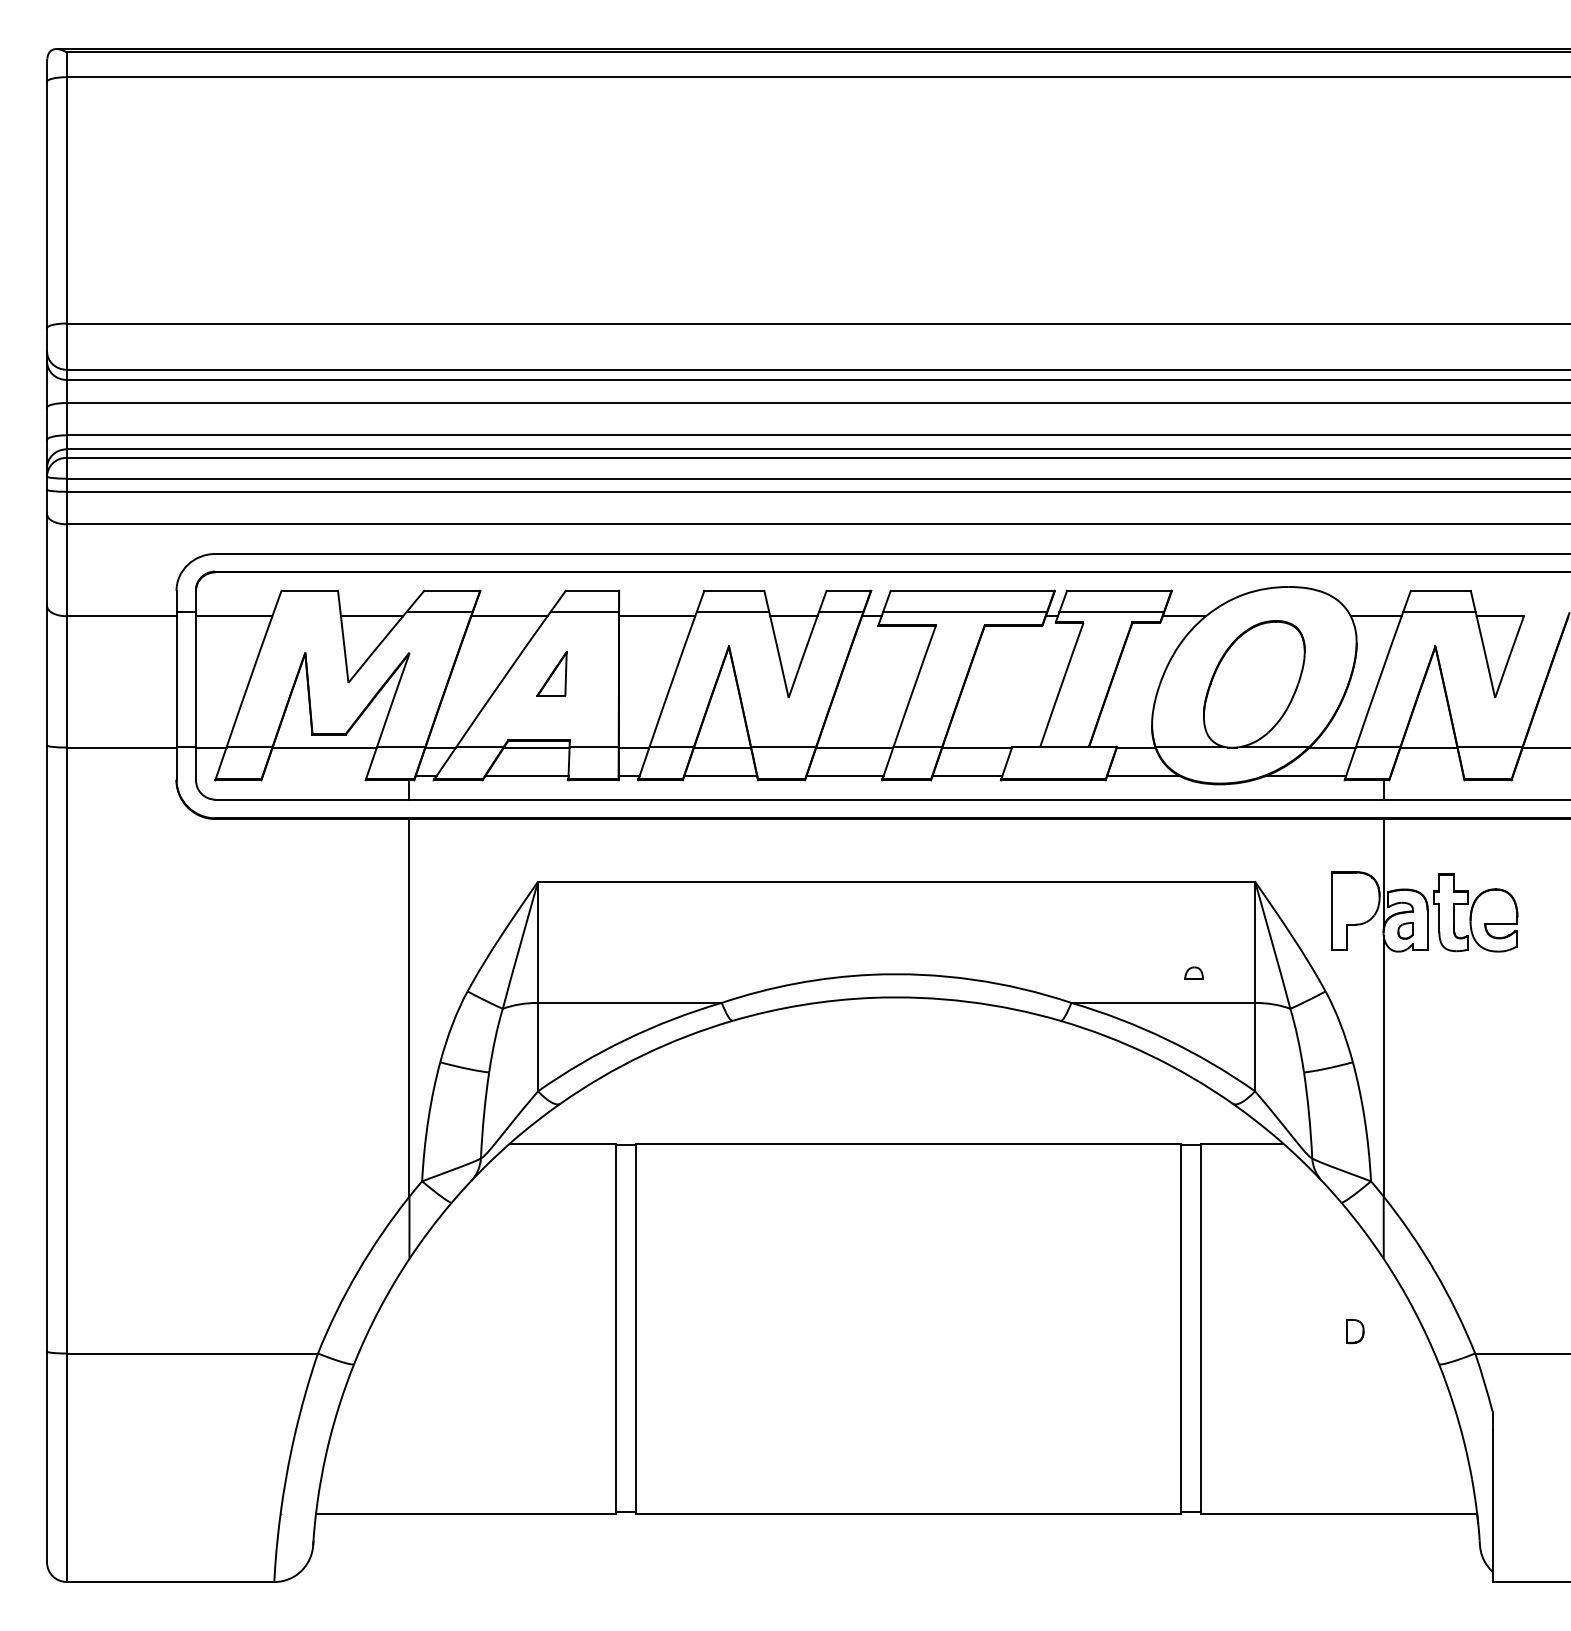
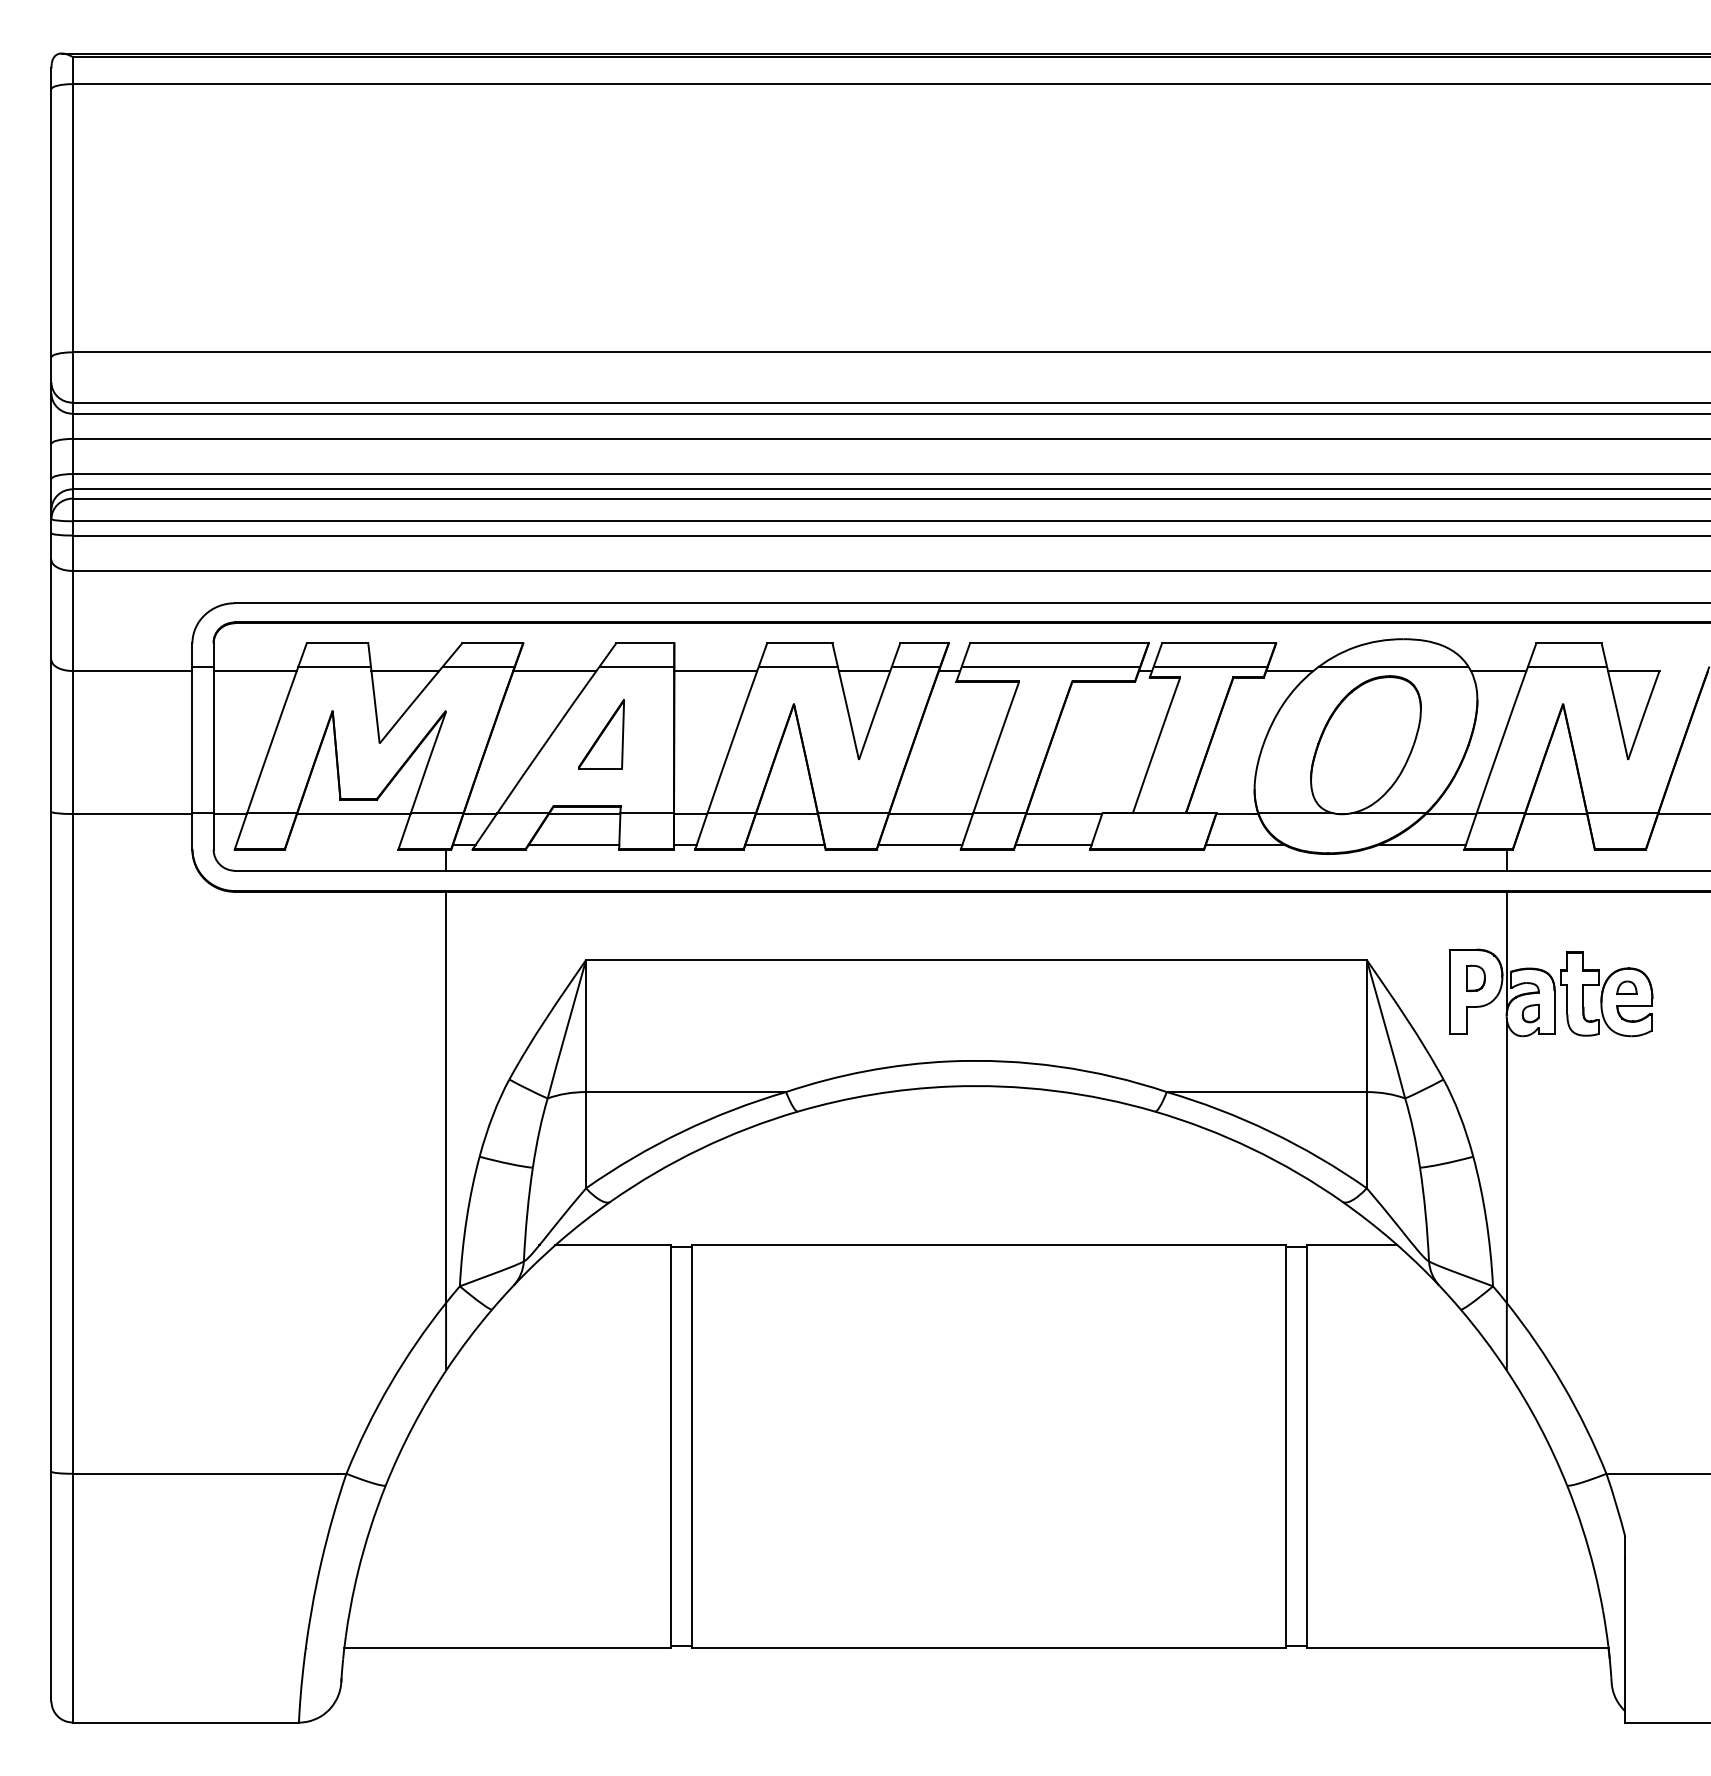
line: (306, 612) -> (333, 666), added
line: (1279, 612) -> (1393, 666), added
part: (551, 673) -> (600, 733), size x1.43
part: (1193, 972) -> (1626, 987), moved
part: (1355, 1331) -> (1476, 978), moved

